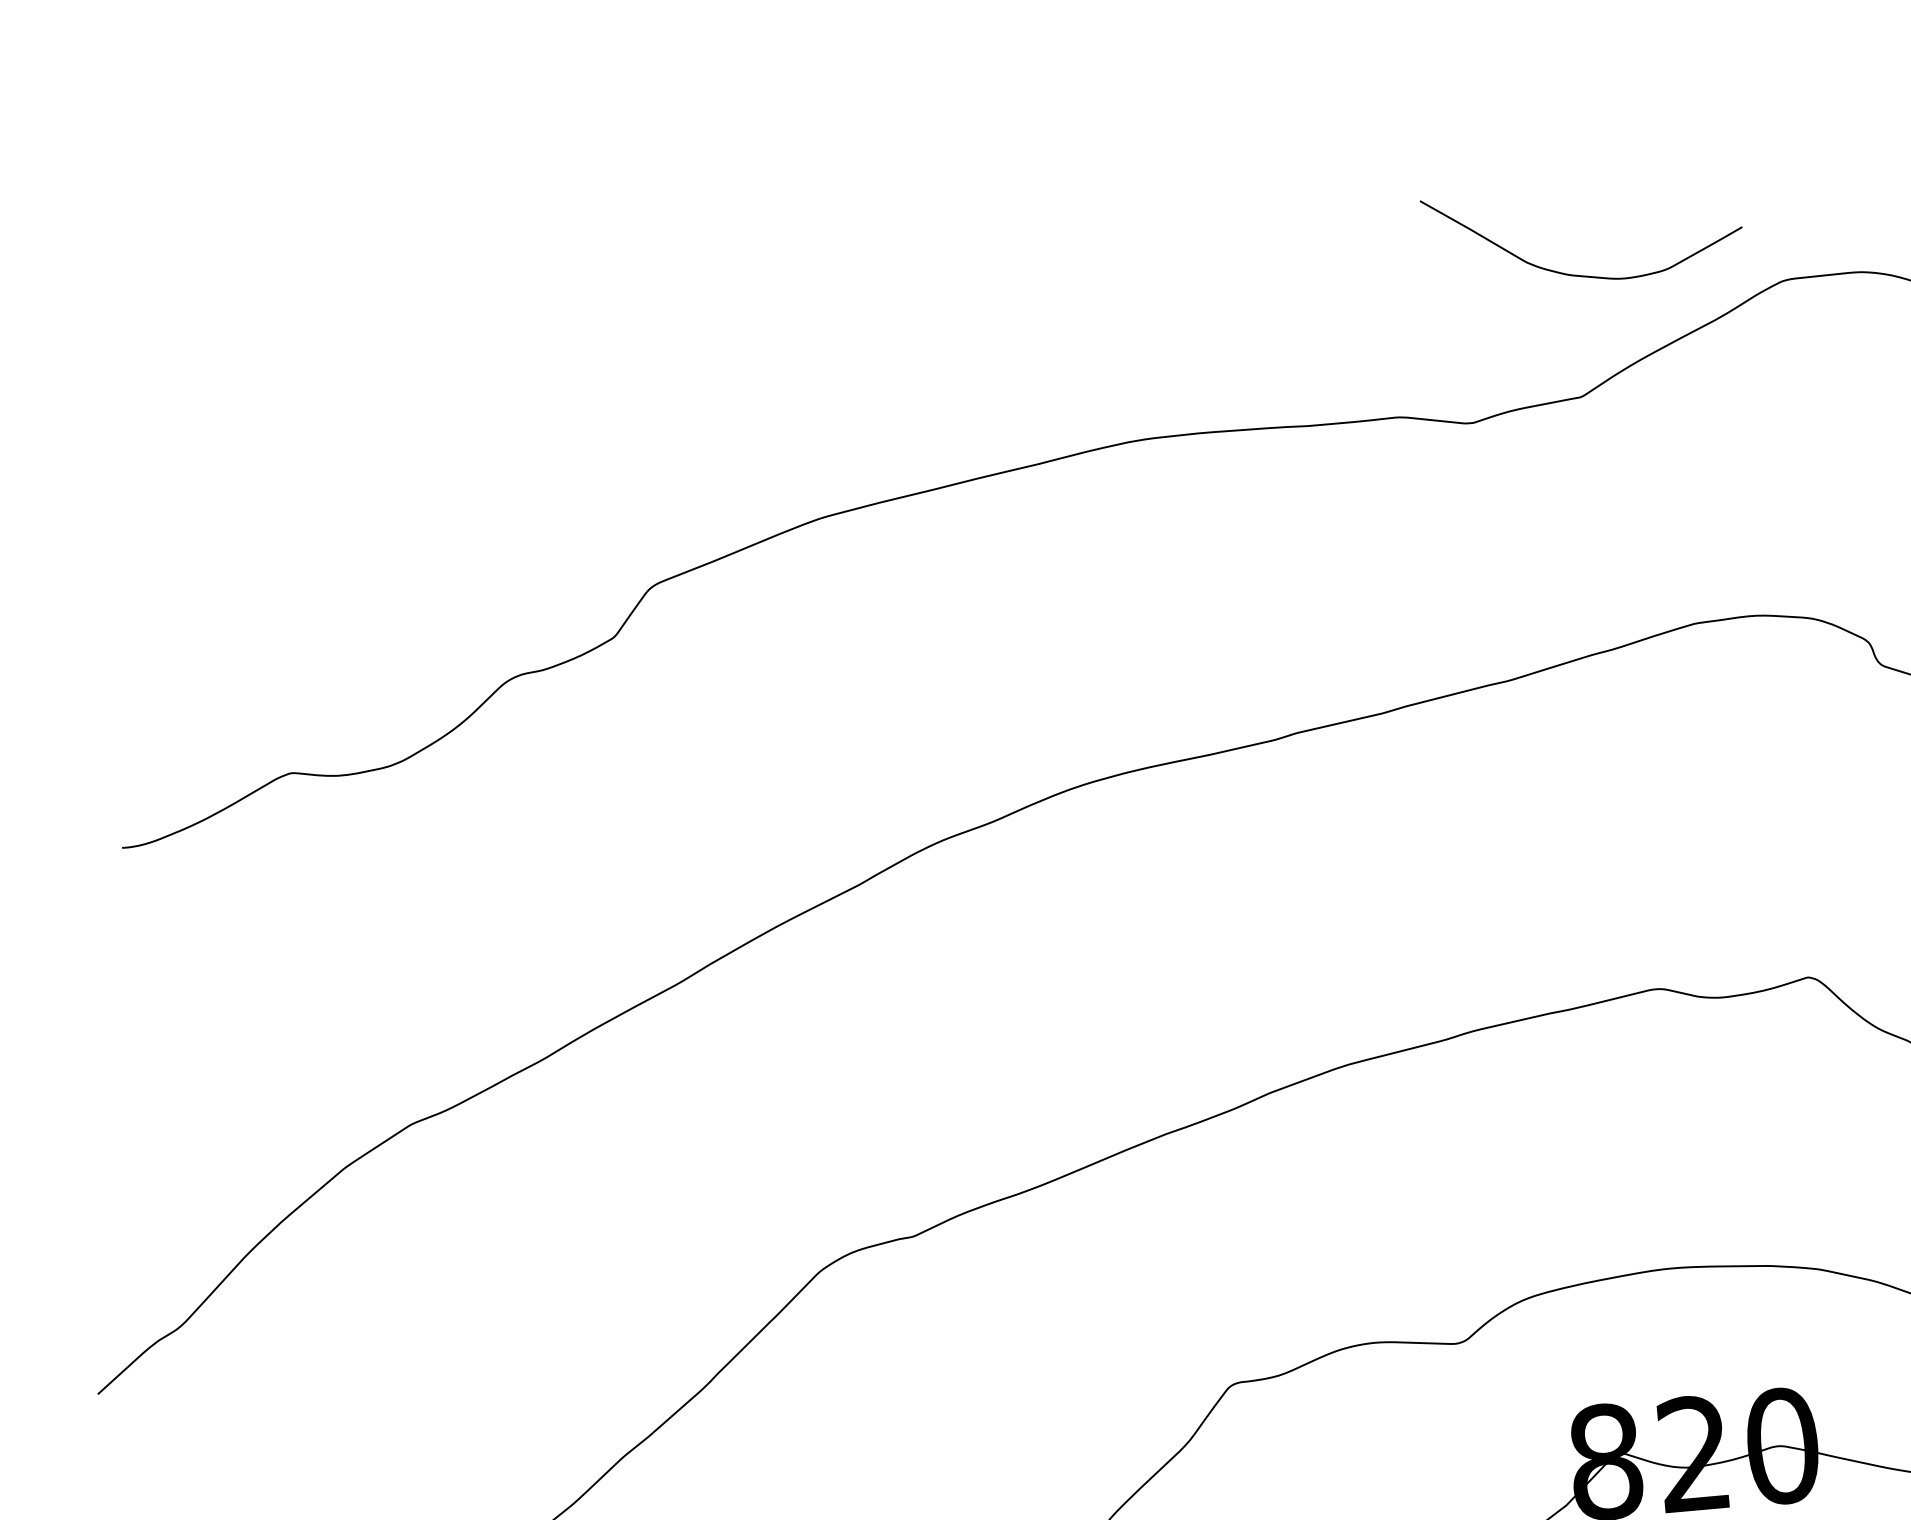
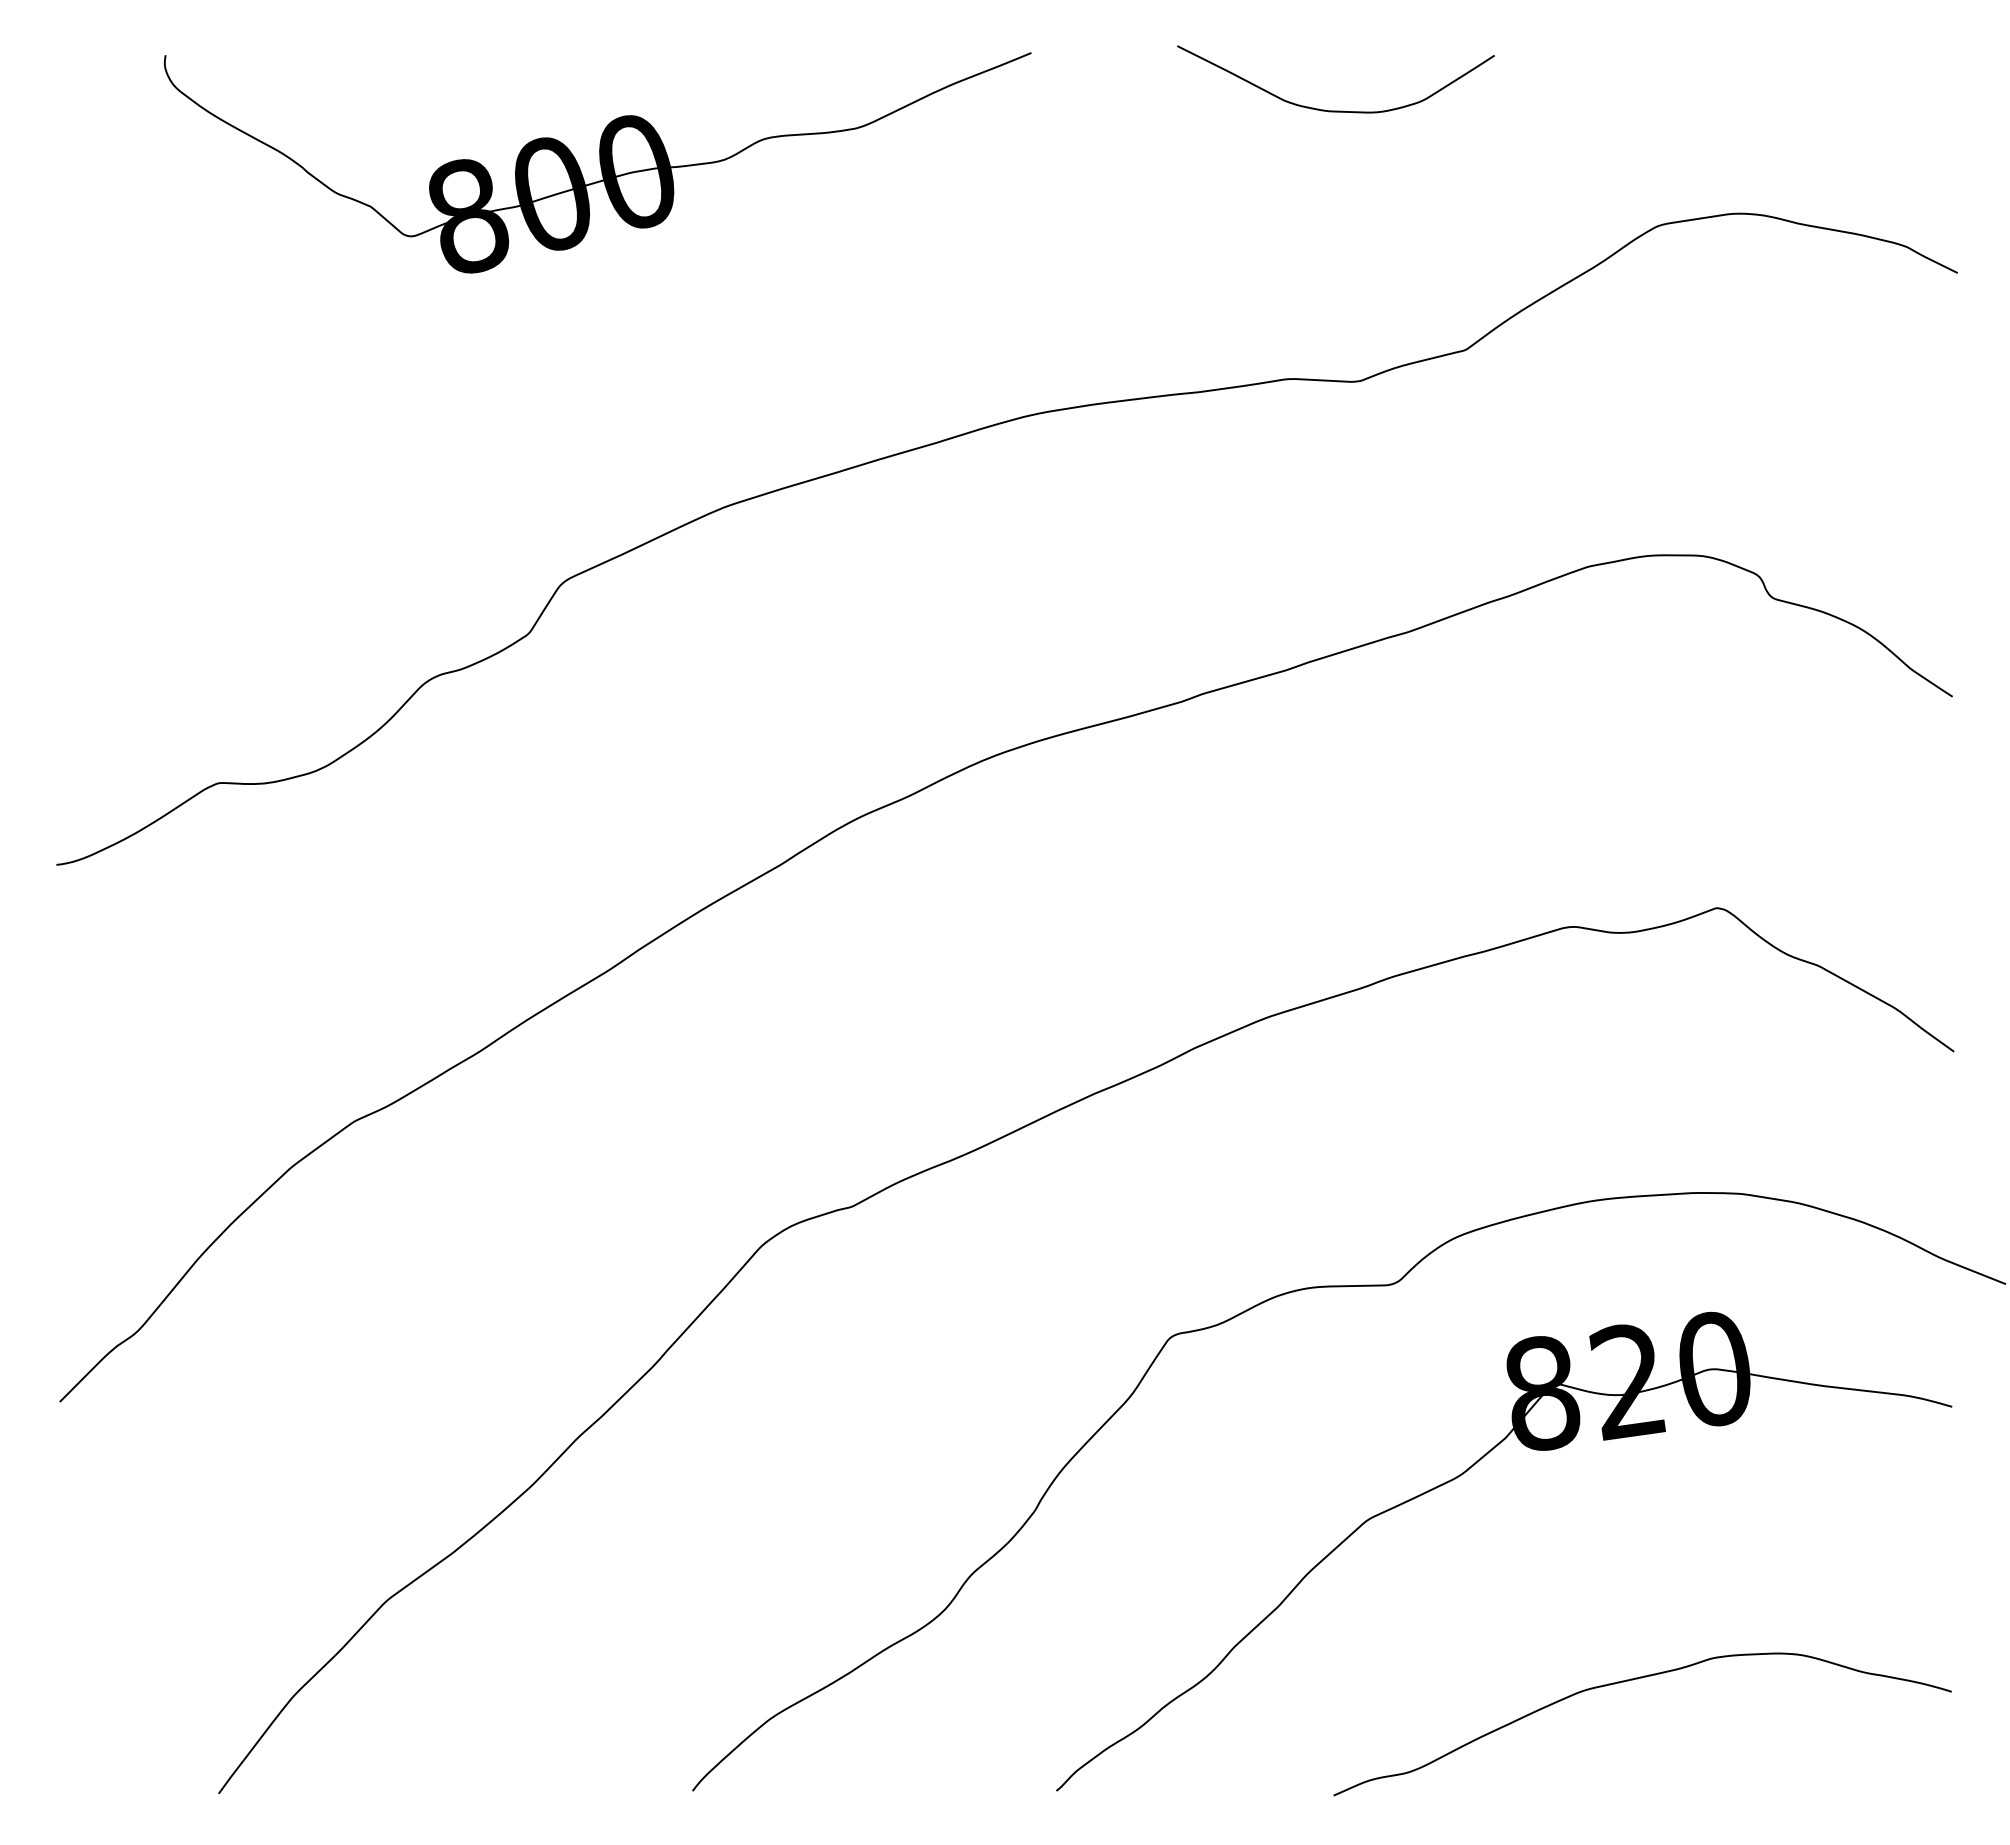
part: (708, 161) -> (597, 162), added
curve: (1577, 274) -> (1335, 110), moved

